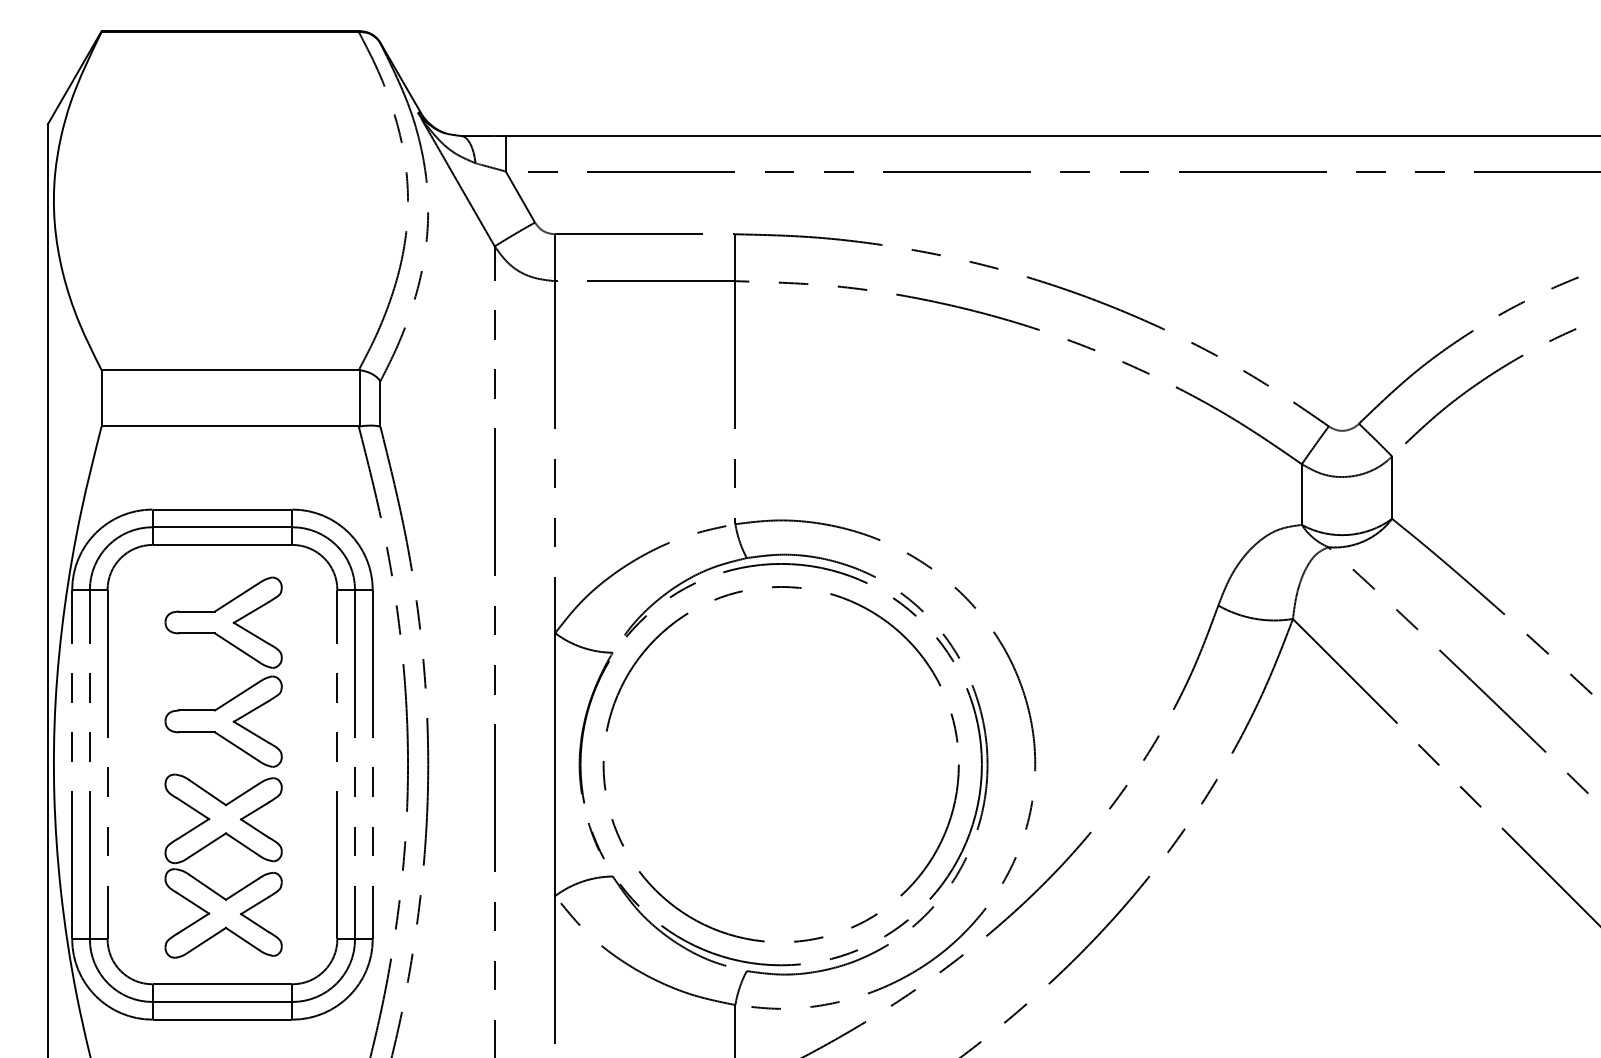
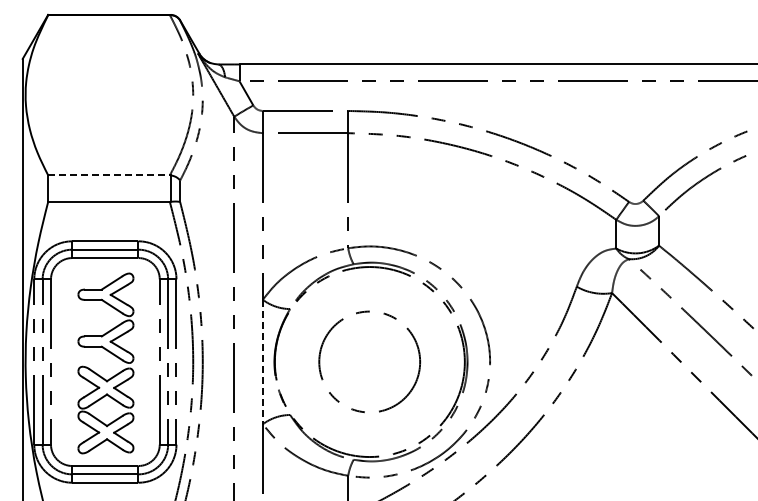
line: (231, 370) -> (109, 175), solid -> dashed
circle: (780, 763) -> (369, 361), size x0.6
line: (554, 765) -> (262, 362), solid -> dashed

